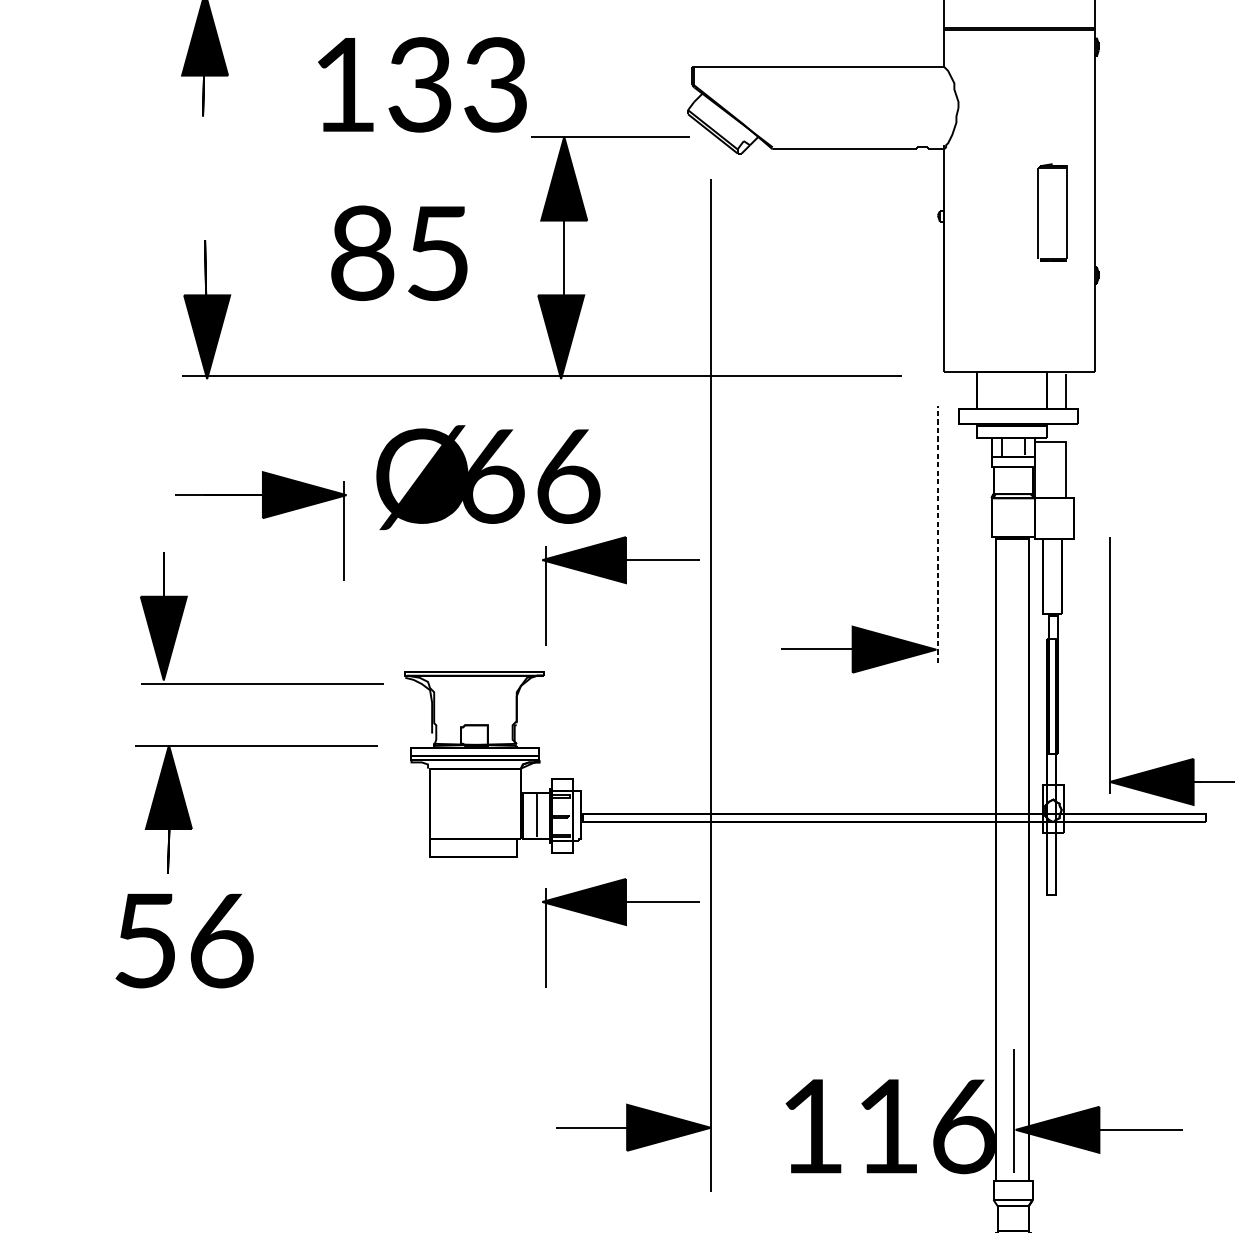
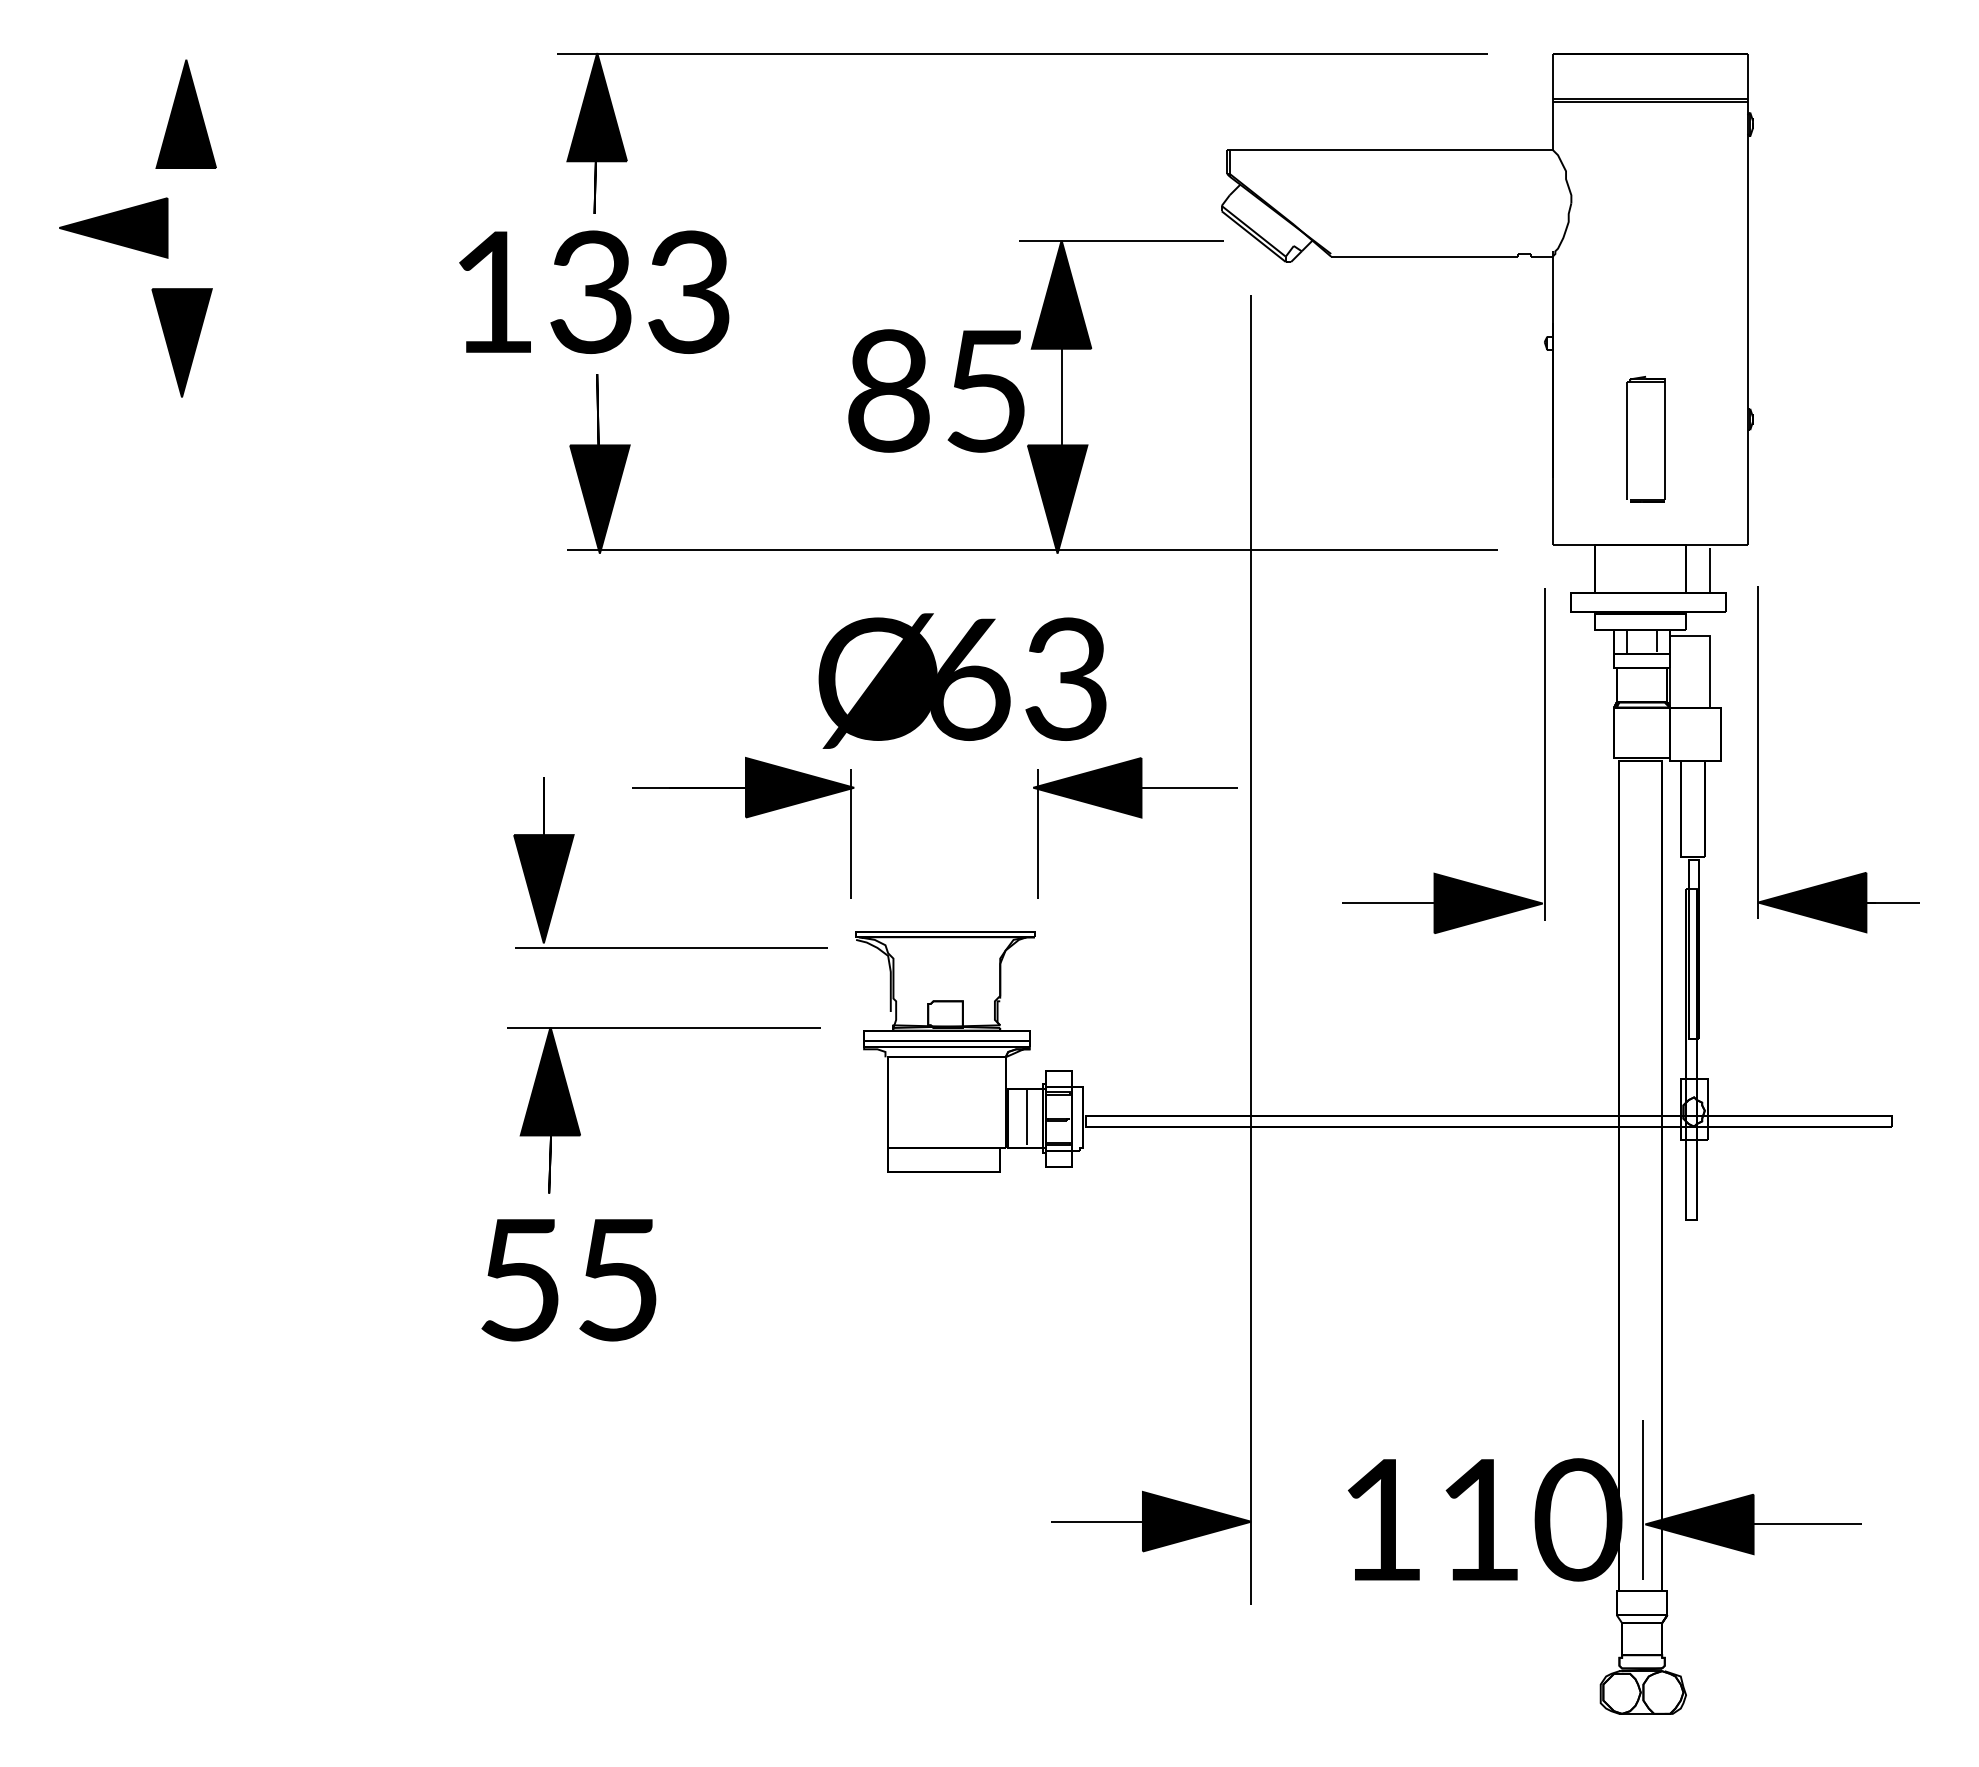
text: (422, 84) -> (594, 291), moved
part: (1038, 212) -> (1627, 439), moved
text: (399, 252) -> (936, 390), moved
text: (568, 475) -> (1066, 678), 66 -> 63
part: (263, 518) -> (746, 818), moved
line: (938, 534) -> (1545, 754), dashed -> solid
part: (1110, 671) -> (1758, 759), moved
part: (622, 924) -> (1136, 1259), removed
text: (222, 941) -> (619, 1280), 56 -> 55
text: (964, 1126) -> (1578, 1519), 116 -> 110

